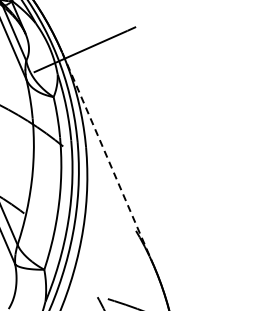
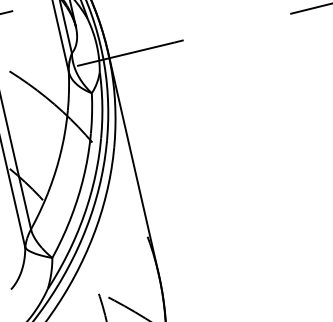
line: (108, 158) -> (133, 162), dashed -> solid

